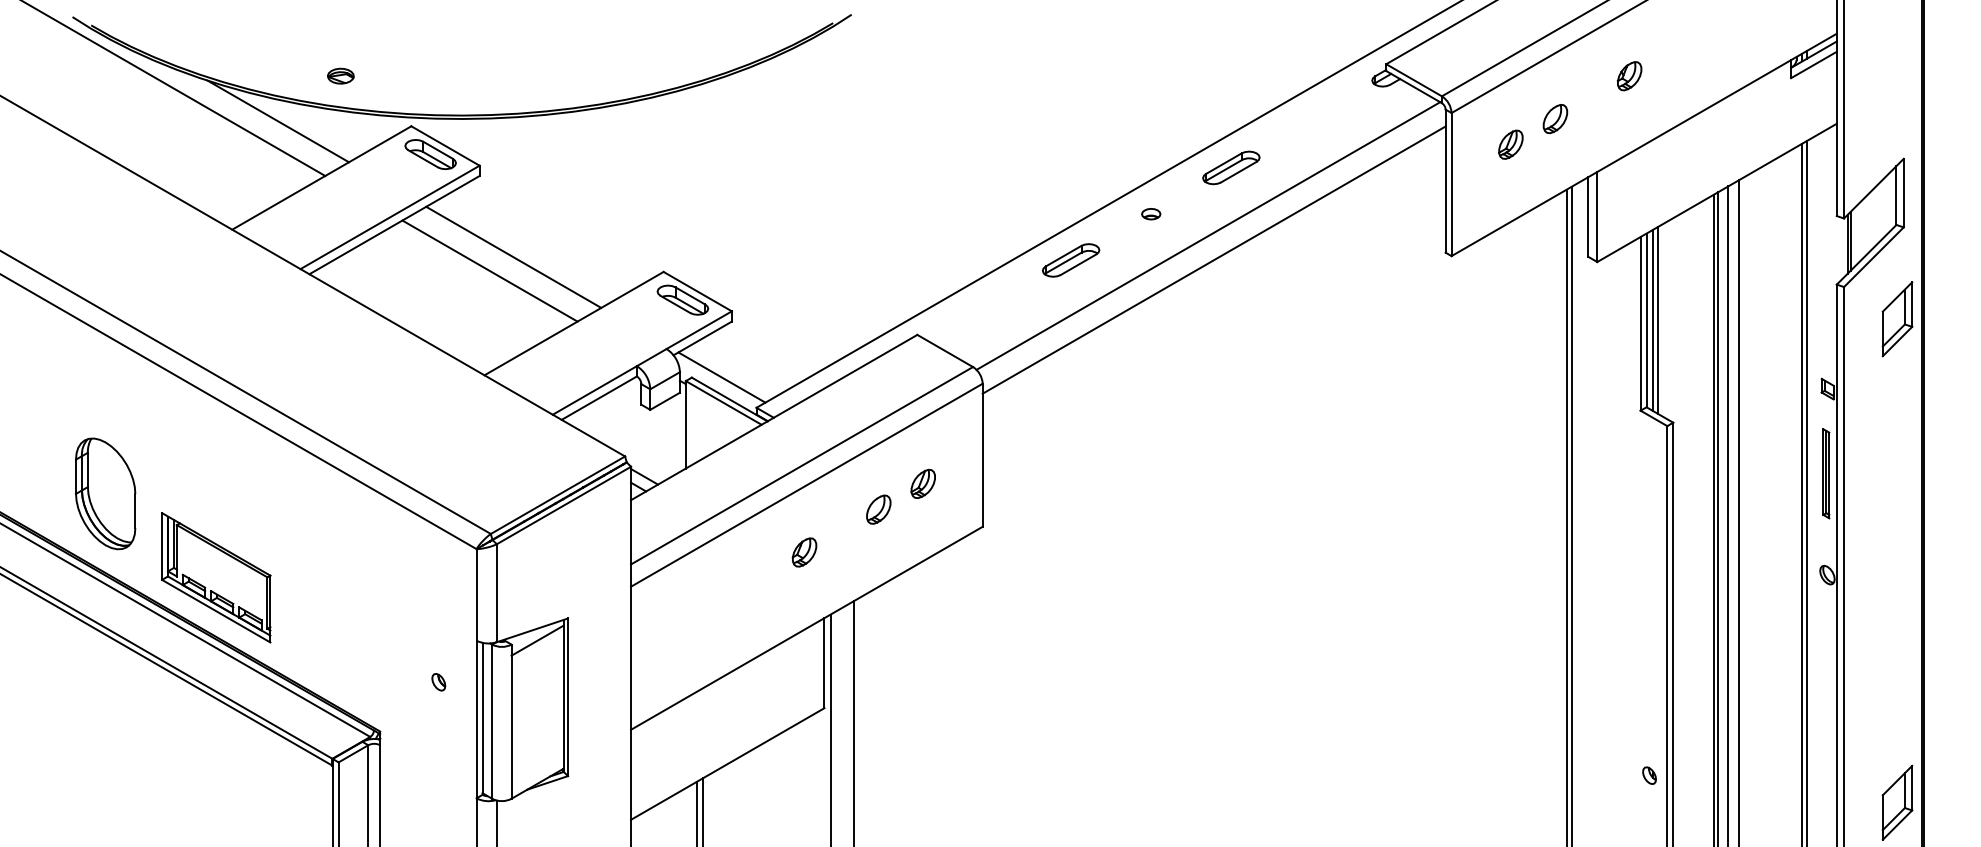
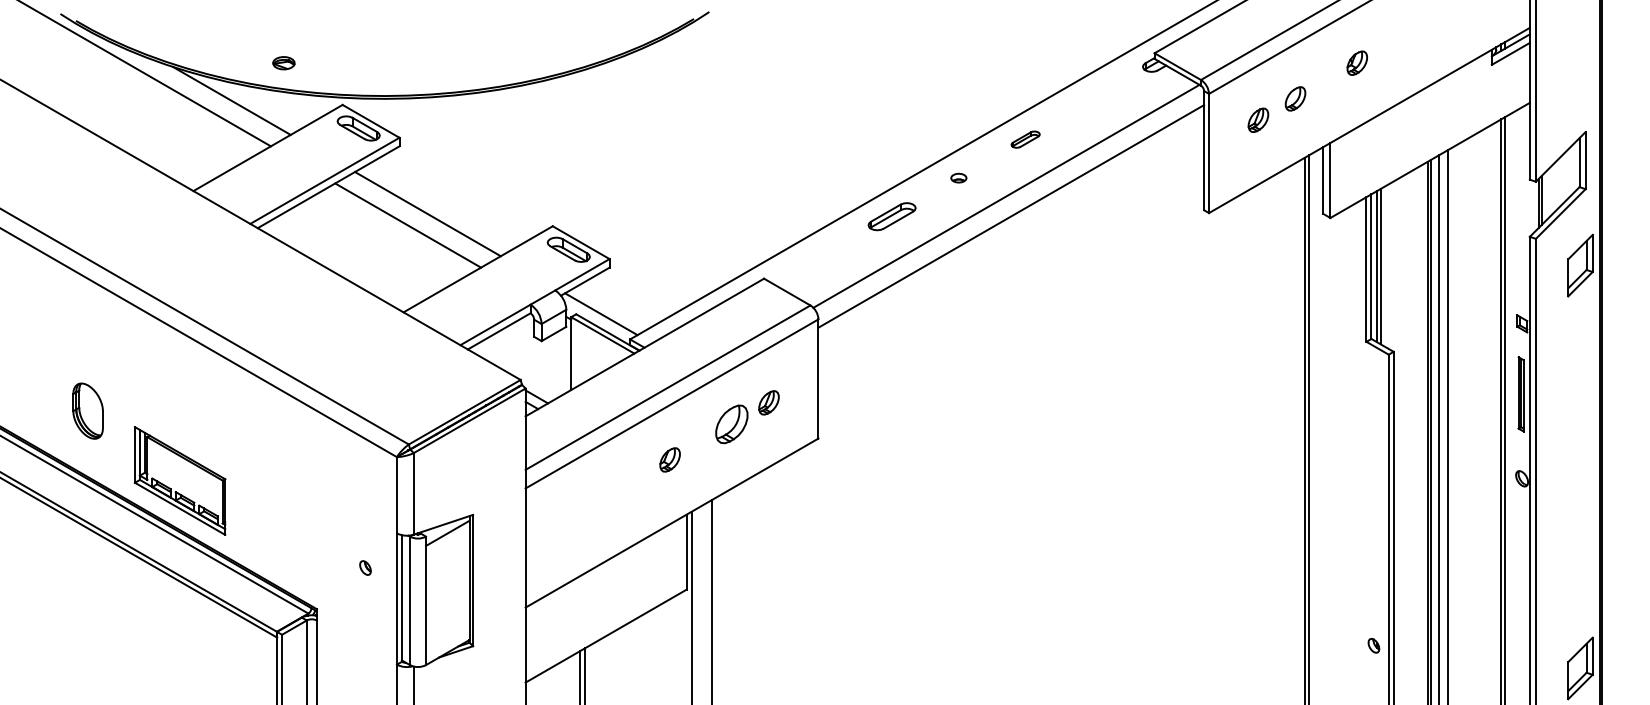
part: (1231, 167) -> (1025, 139), size x0.6
part: (105, 493) -> (87, 410), size x0.6
part: (878, 509) -> (731, 424), size x1.6

